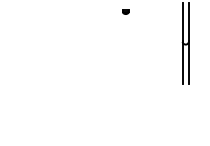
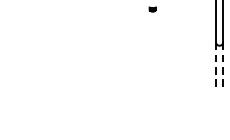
line: (182, 62) -> (215, 65), solid -> dashed
line: (188, 62) -> (222, 65), solid -> dashed

